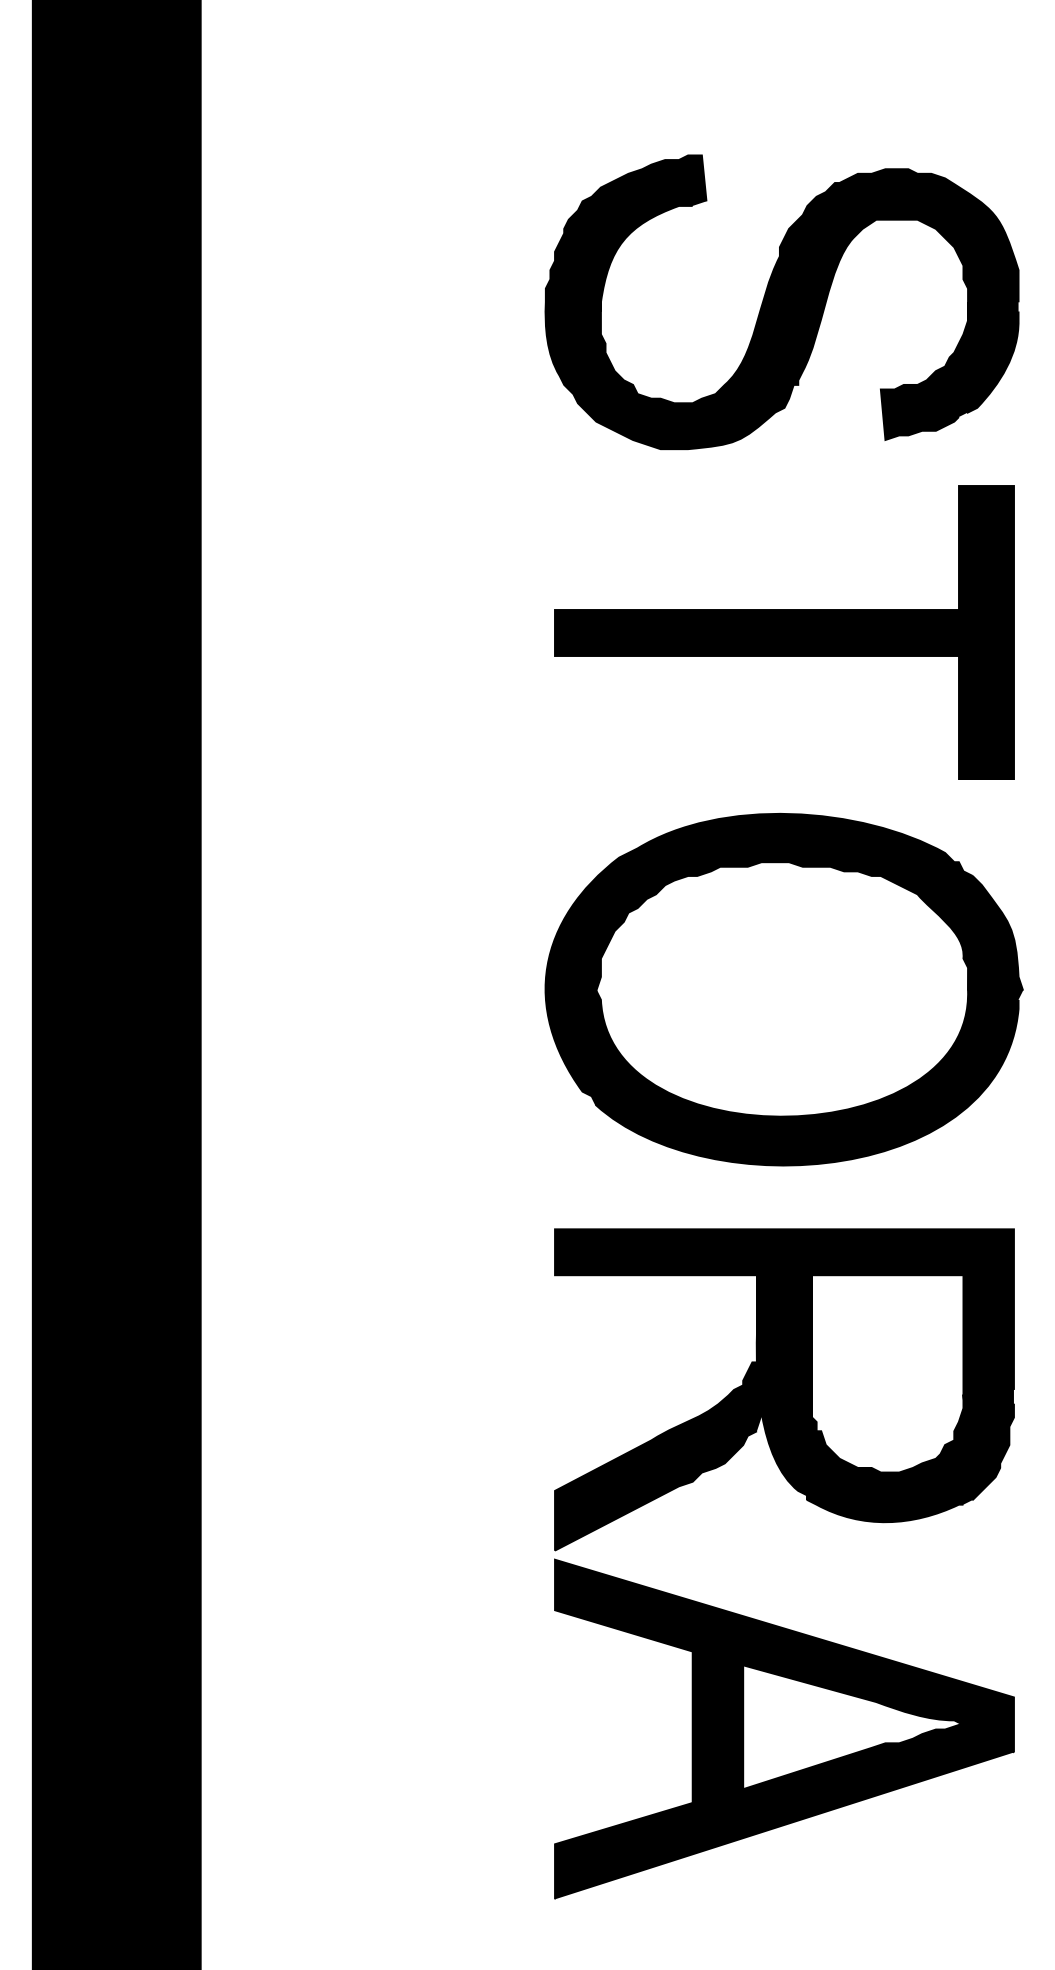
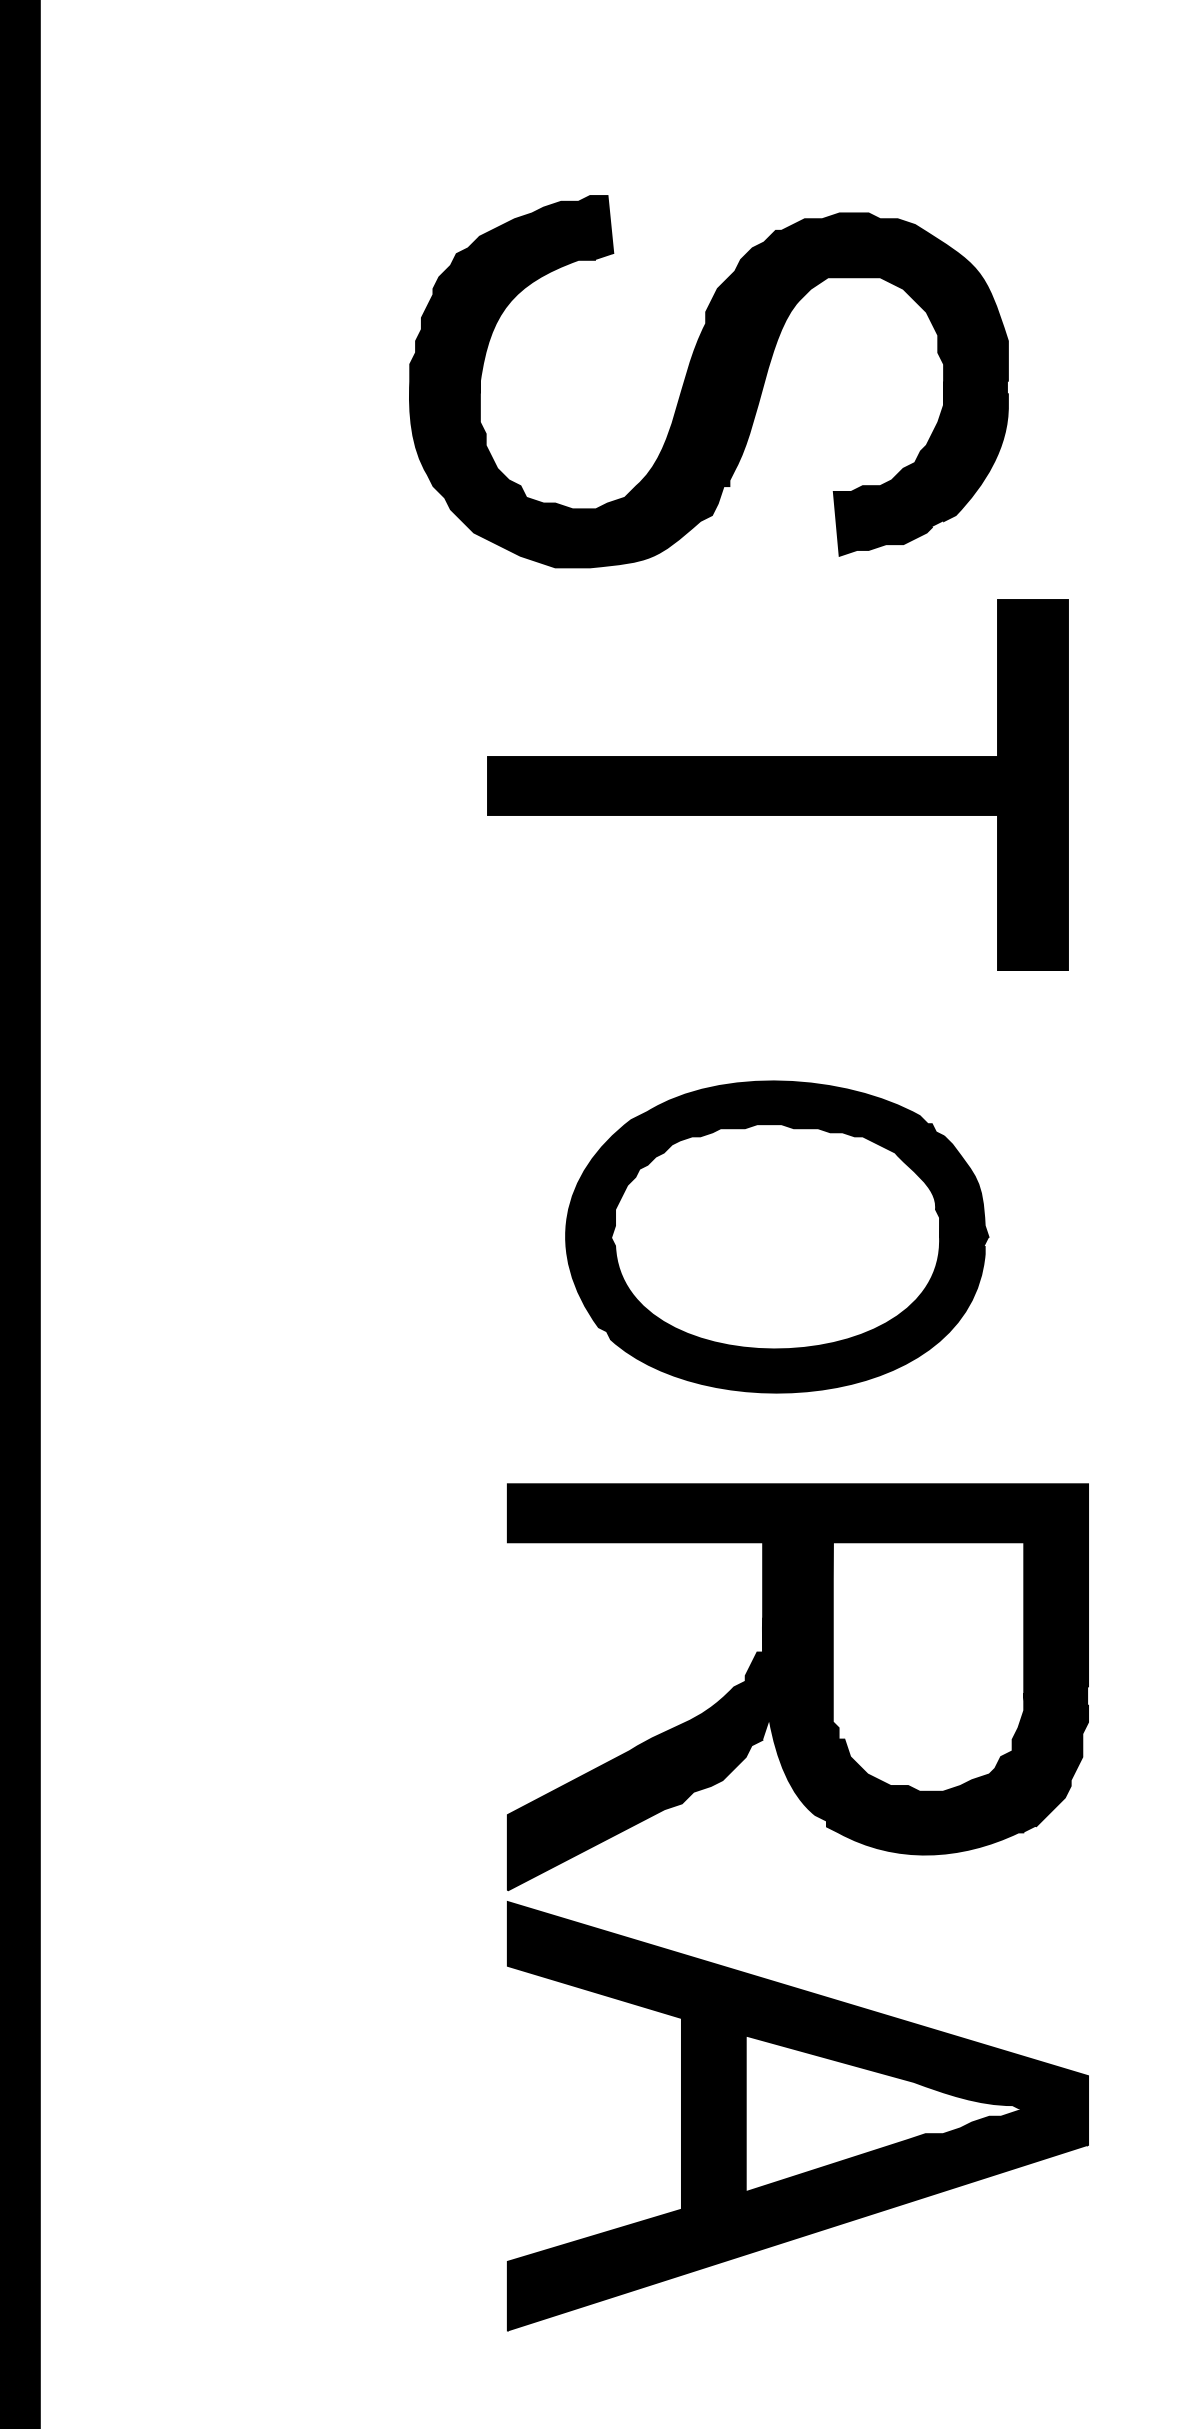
part: (781, 302) -> (708, 381), moved
part: (783, 989) -> (776, 1236), size x0.7
part: (765, 1621) -> (773, 1980), moved

